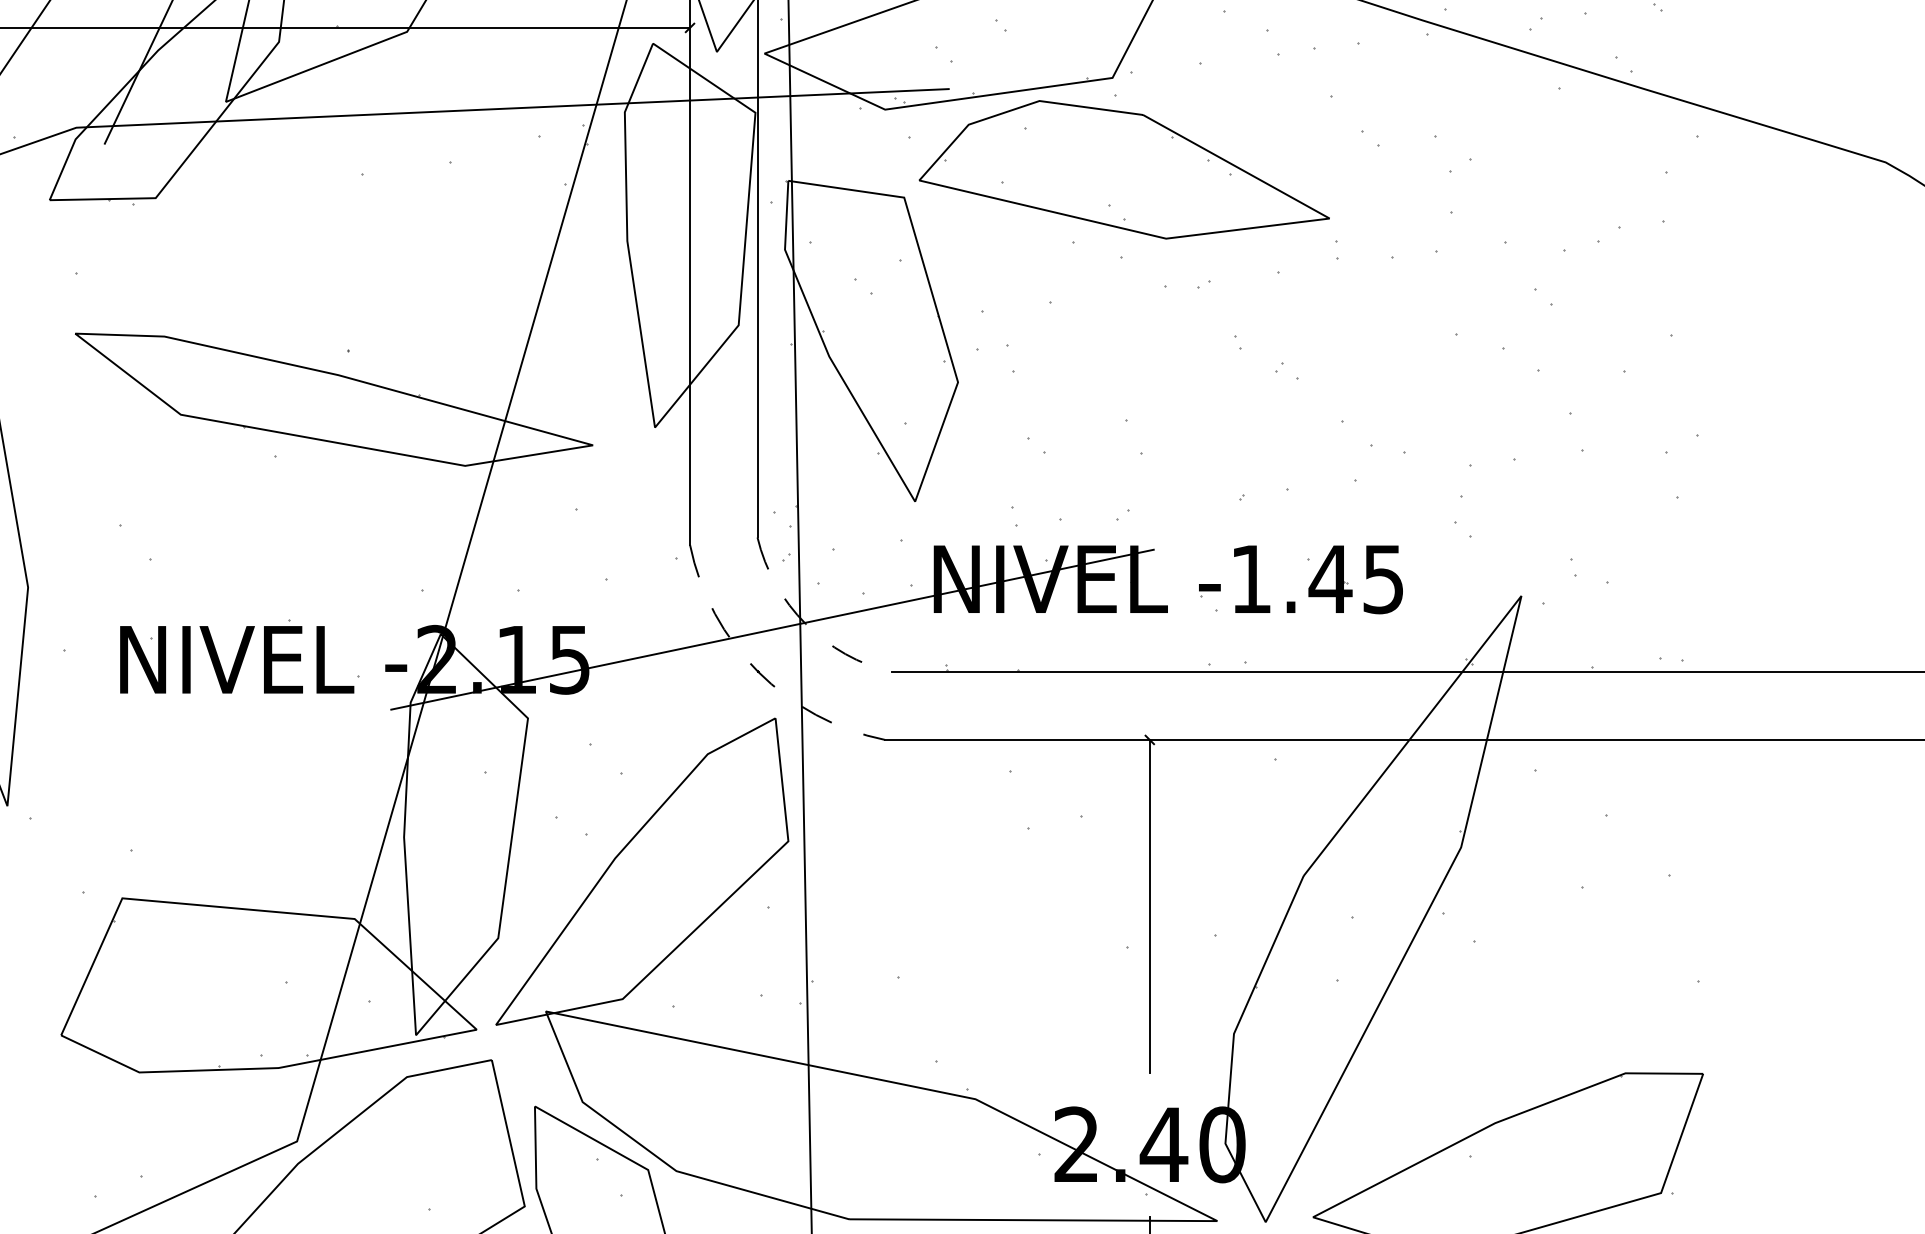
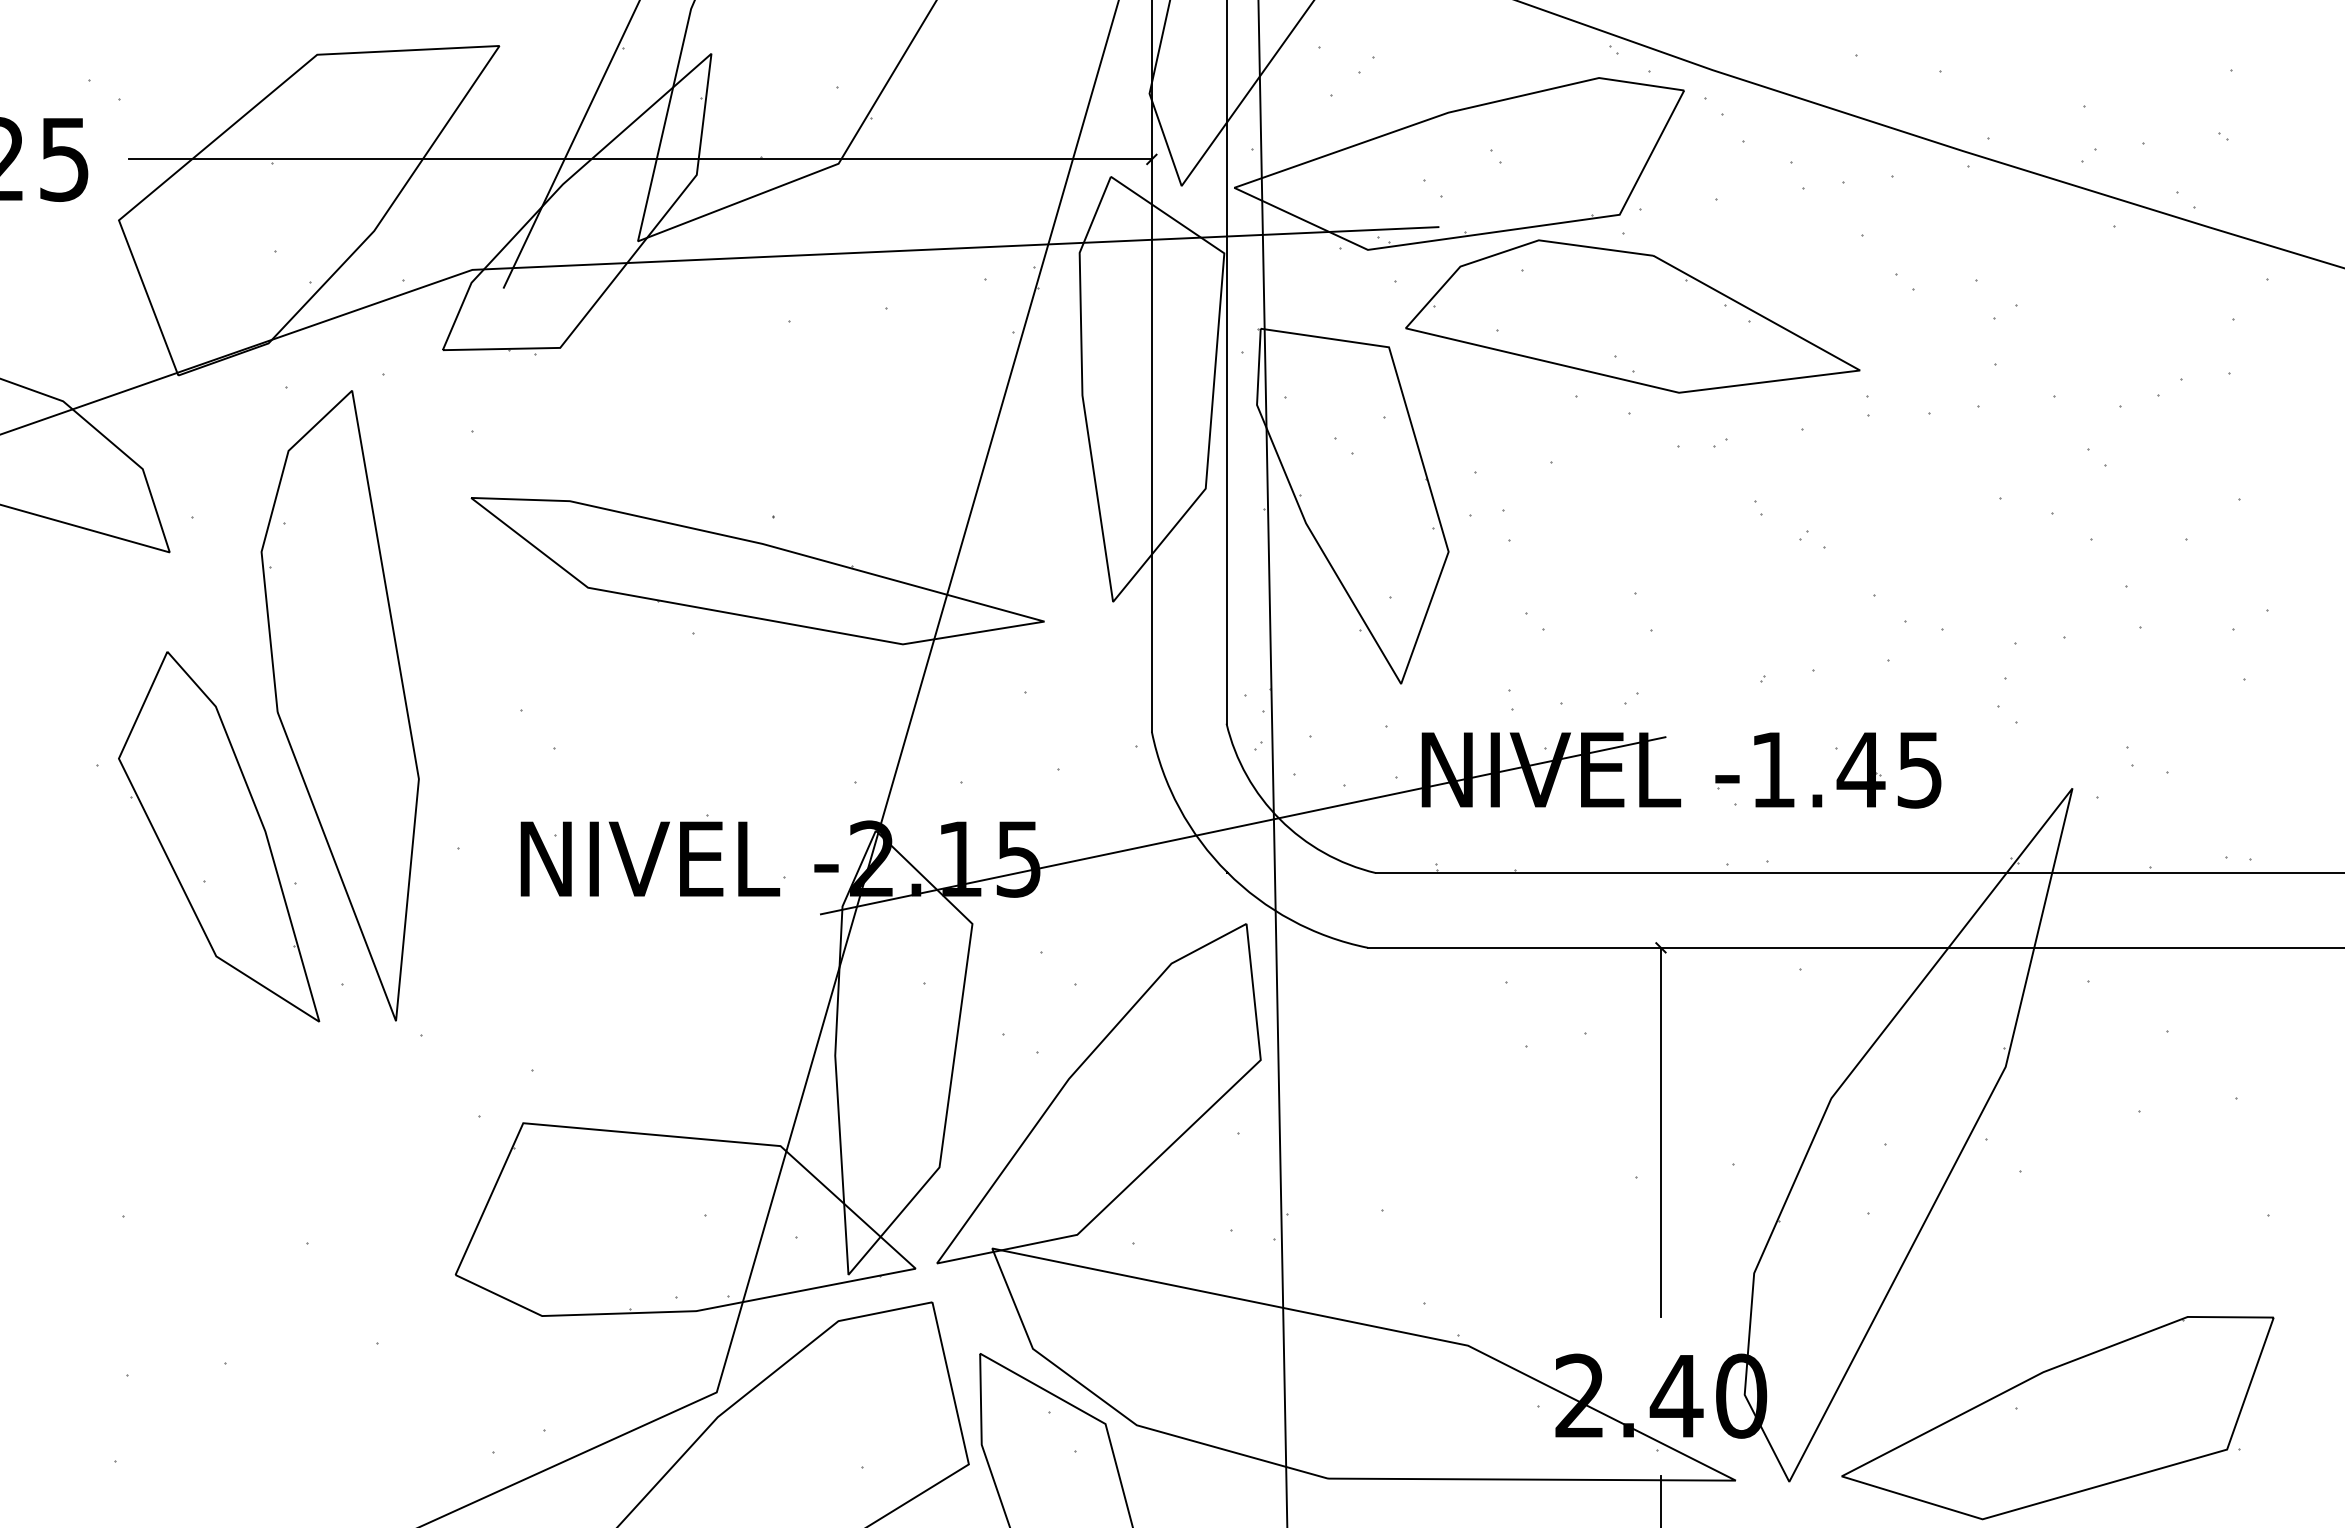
arc: (806, 624) -> (1280, 819), dashed -> solid
arc: (758, 671) -> (1227, 872), dashed -> solid

